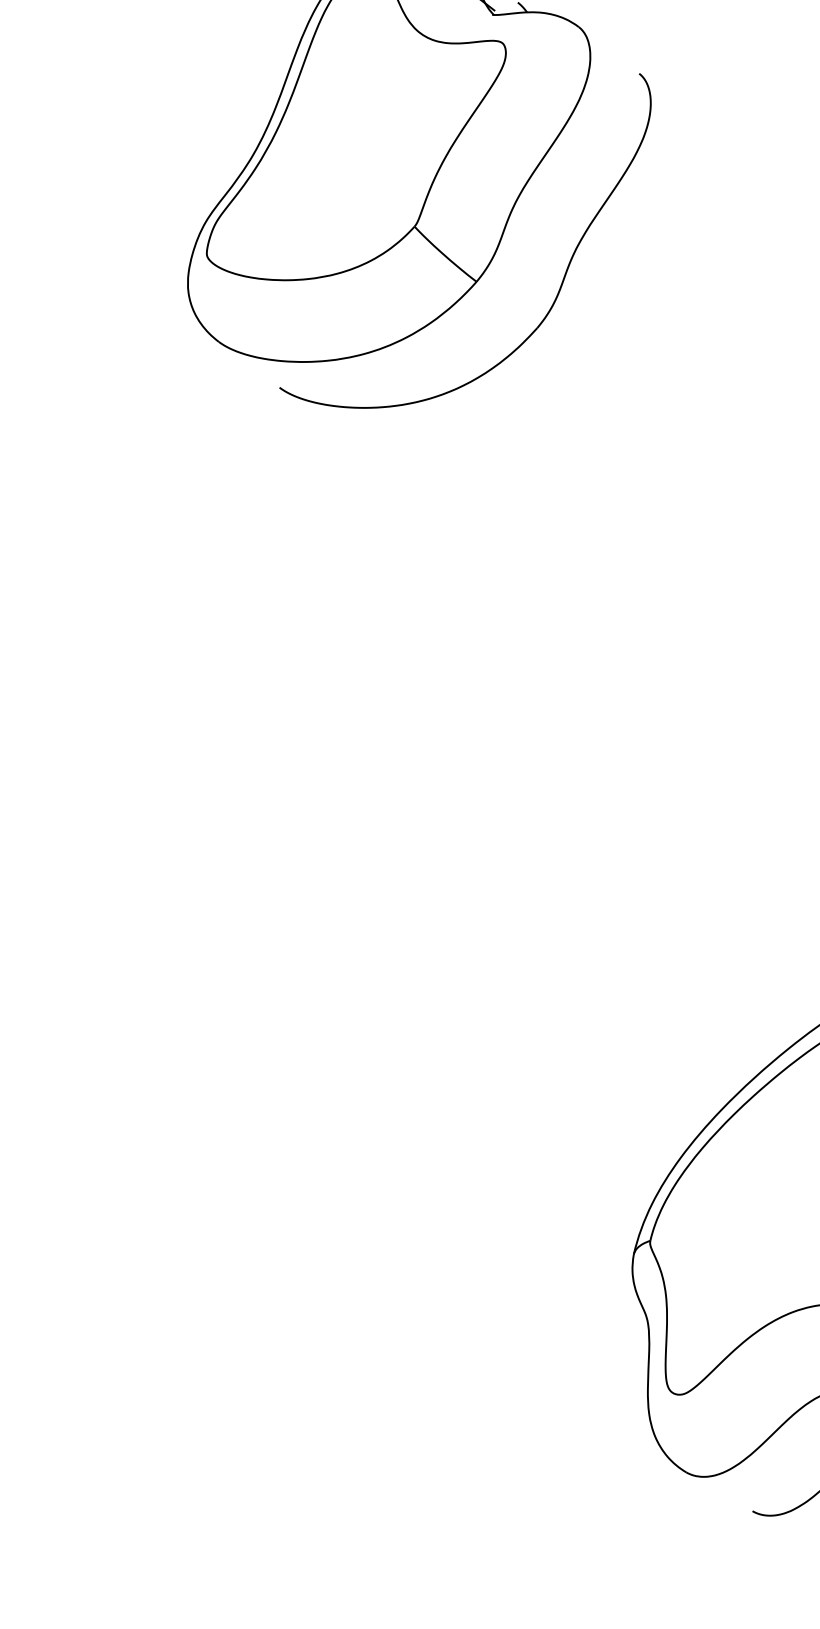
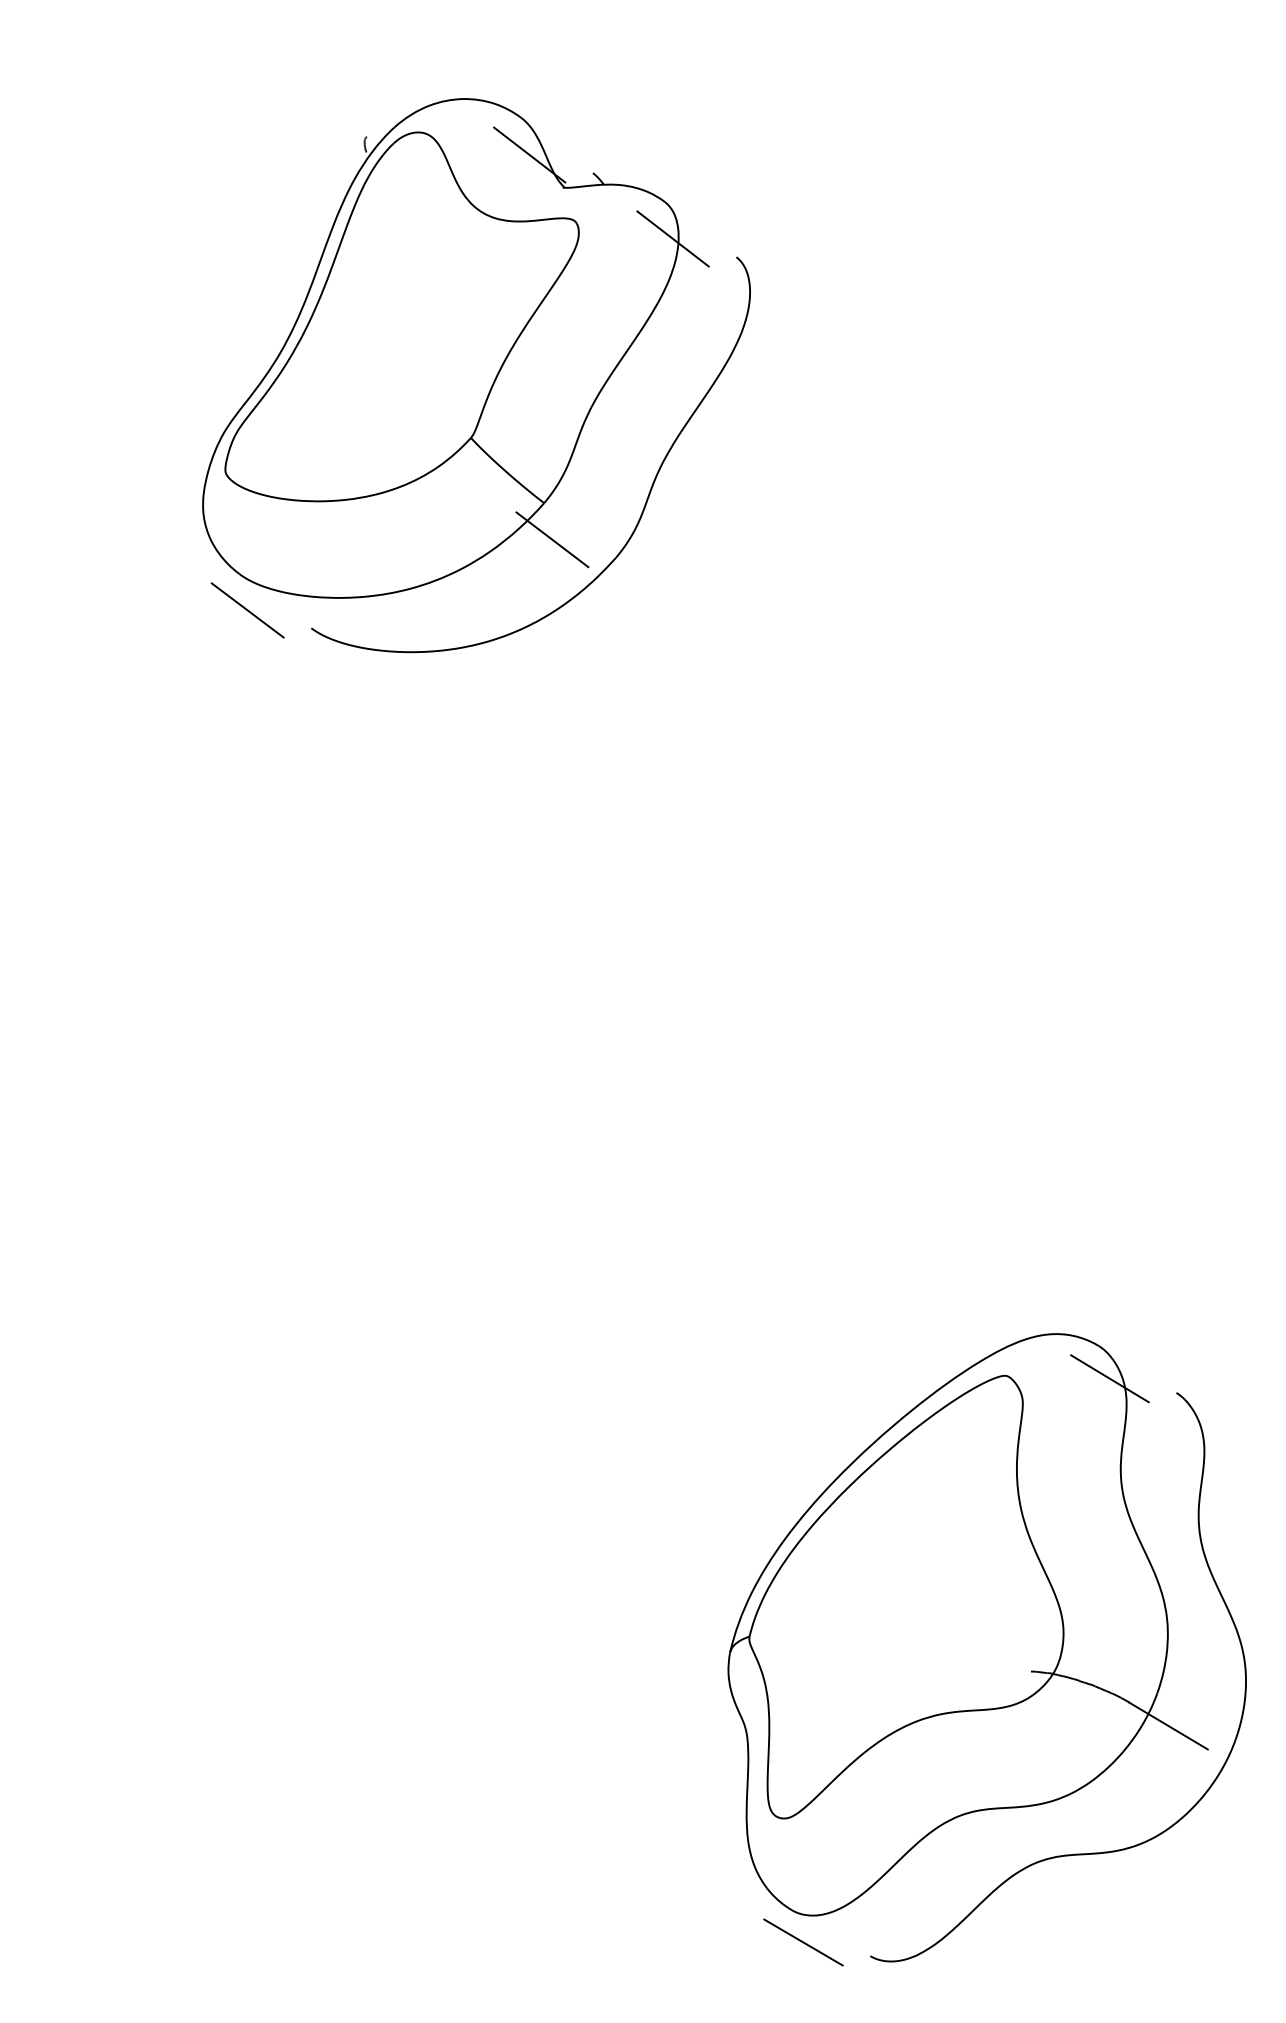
line: (585, 57) -> (672, 238), added
line: (483, 312) -> (552, 539), added
line: (225, 372) -> (247, 610), added
line: (695, 1499) -> (803, 1942), added

